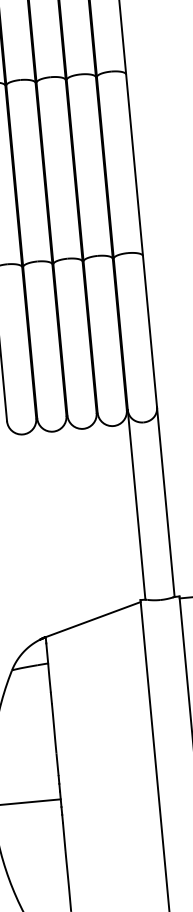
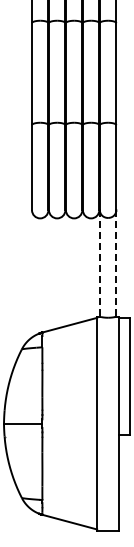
line: (166, 502) -> (116, 263), solid -> dashed
line: (135, 504) -> (99, 263), solid -> dashed

